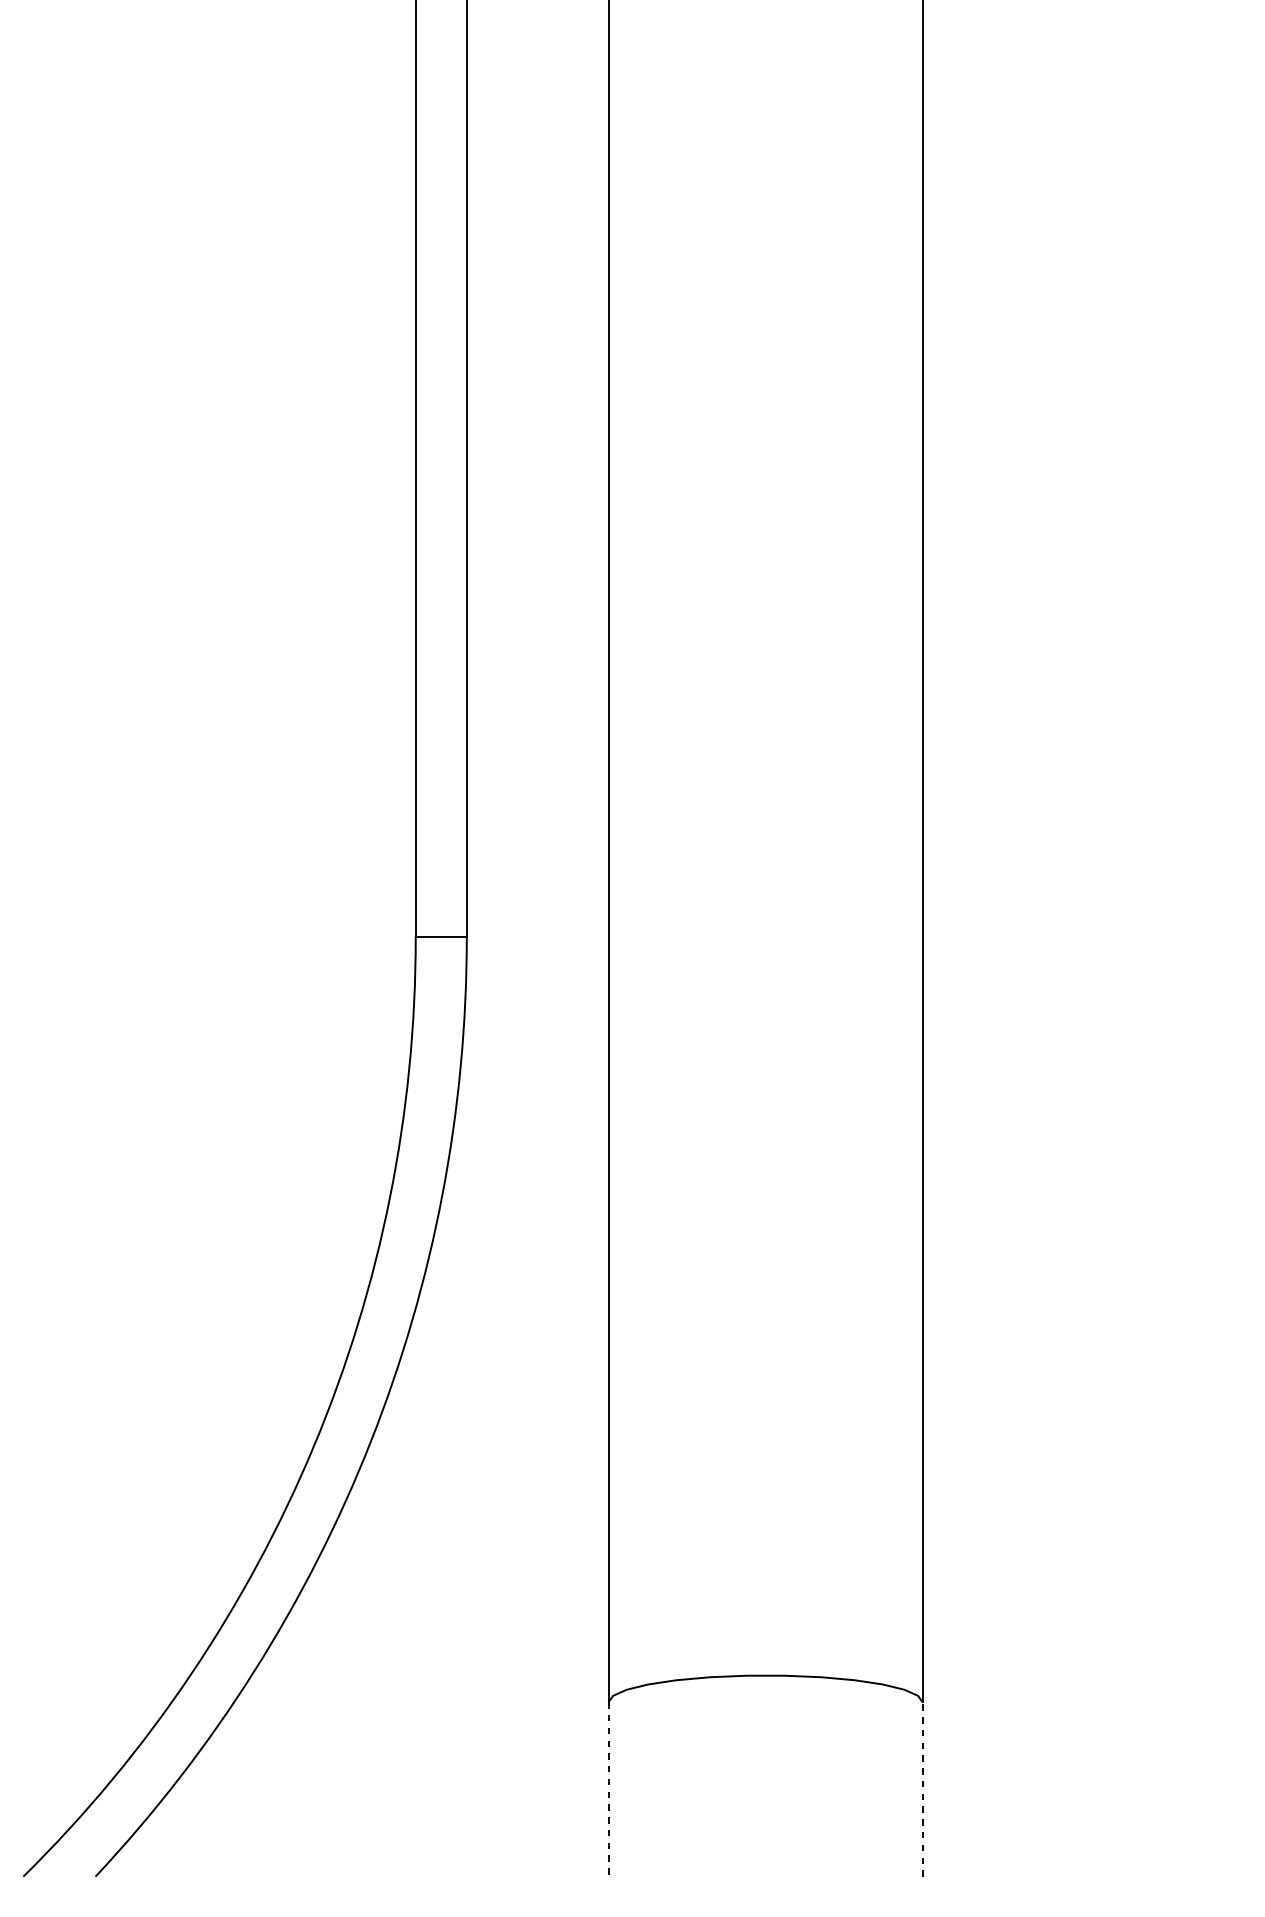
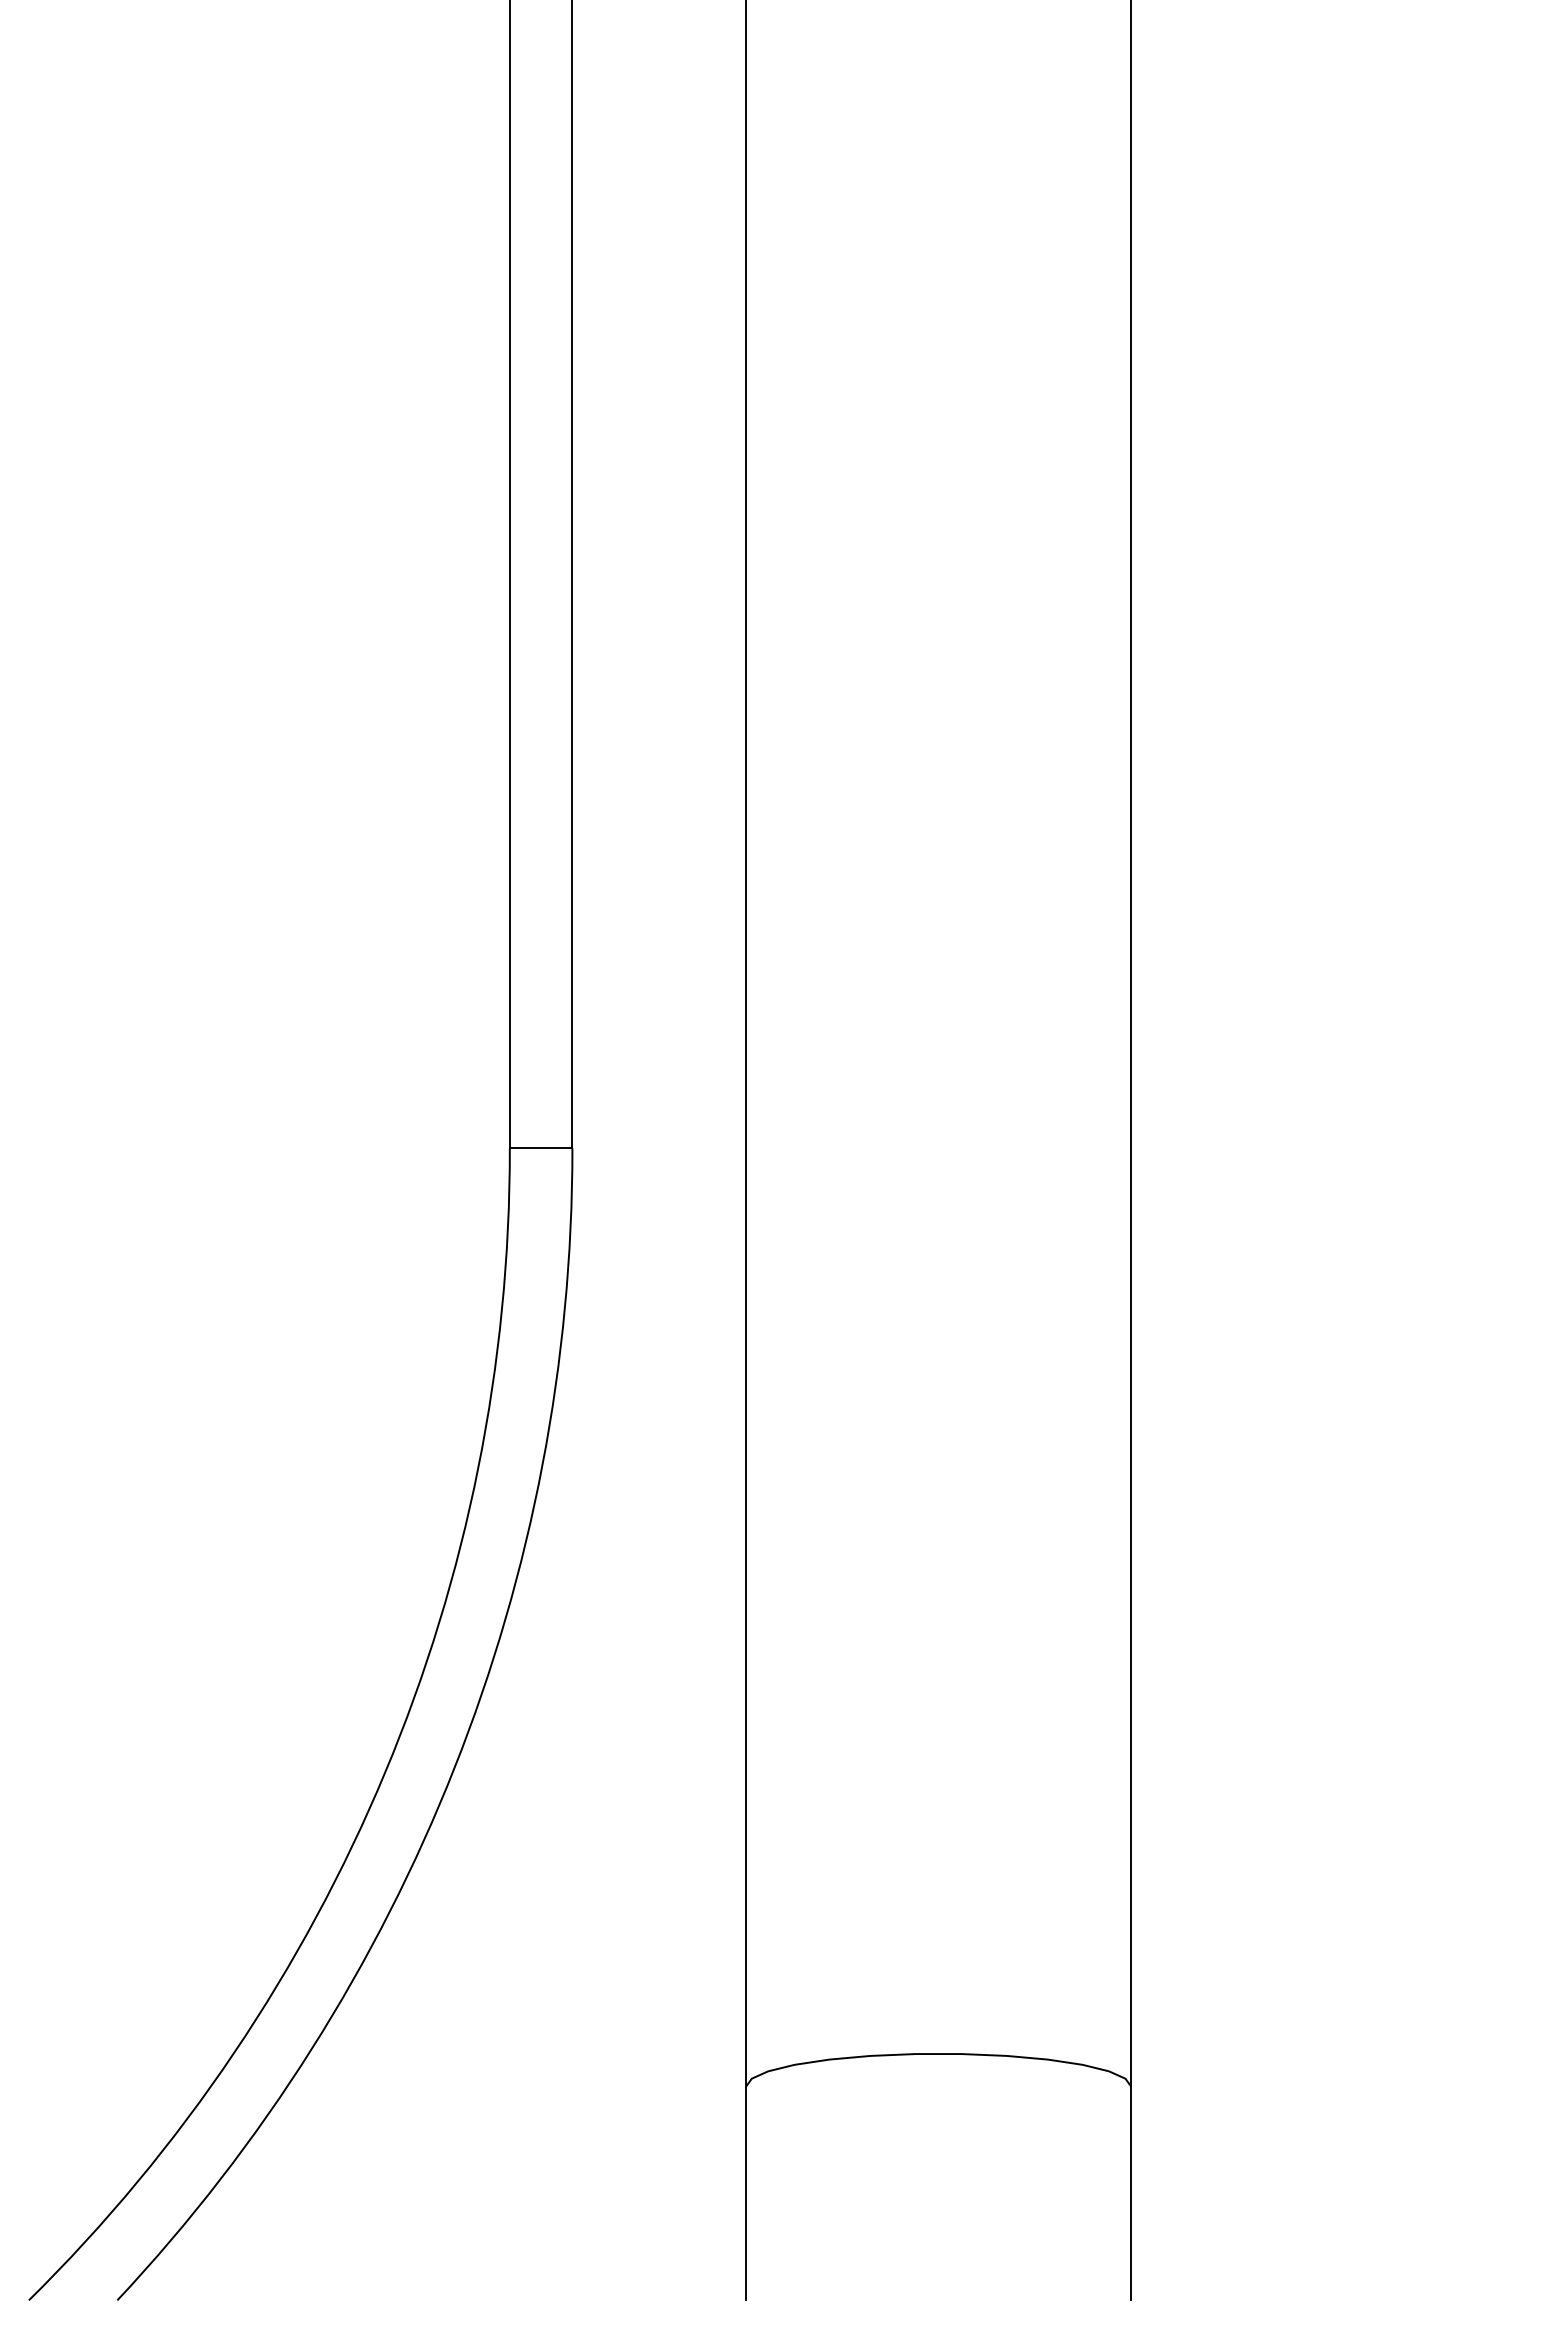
line: (608, 1789) -> (746, 2193), dashed -> solid
line: (922, 1789) -> (1131, 2193), dashed -> solid

